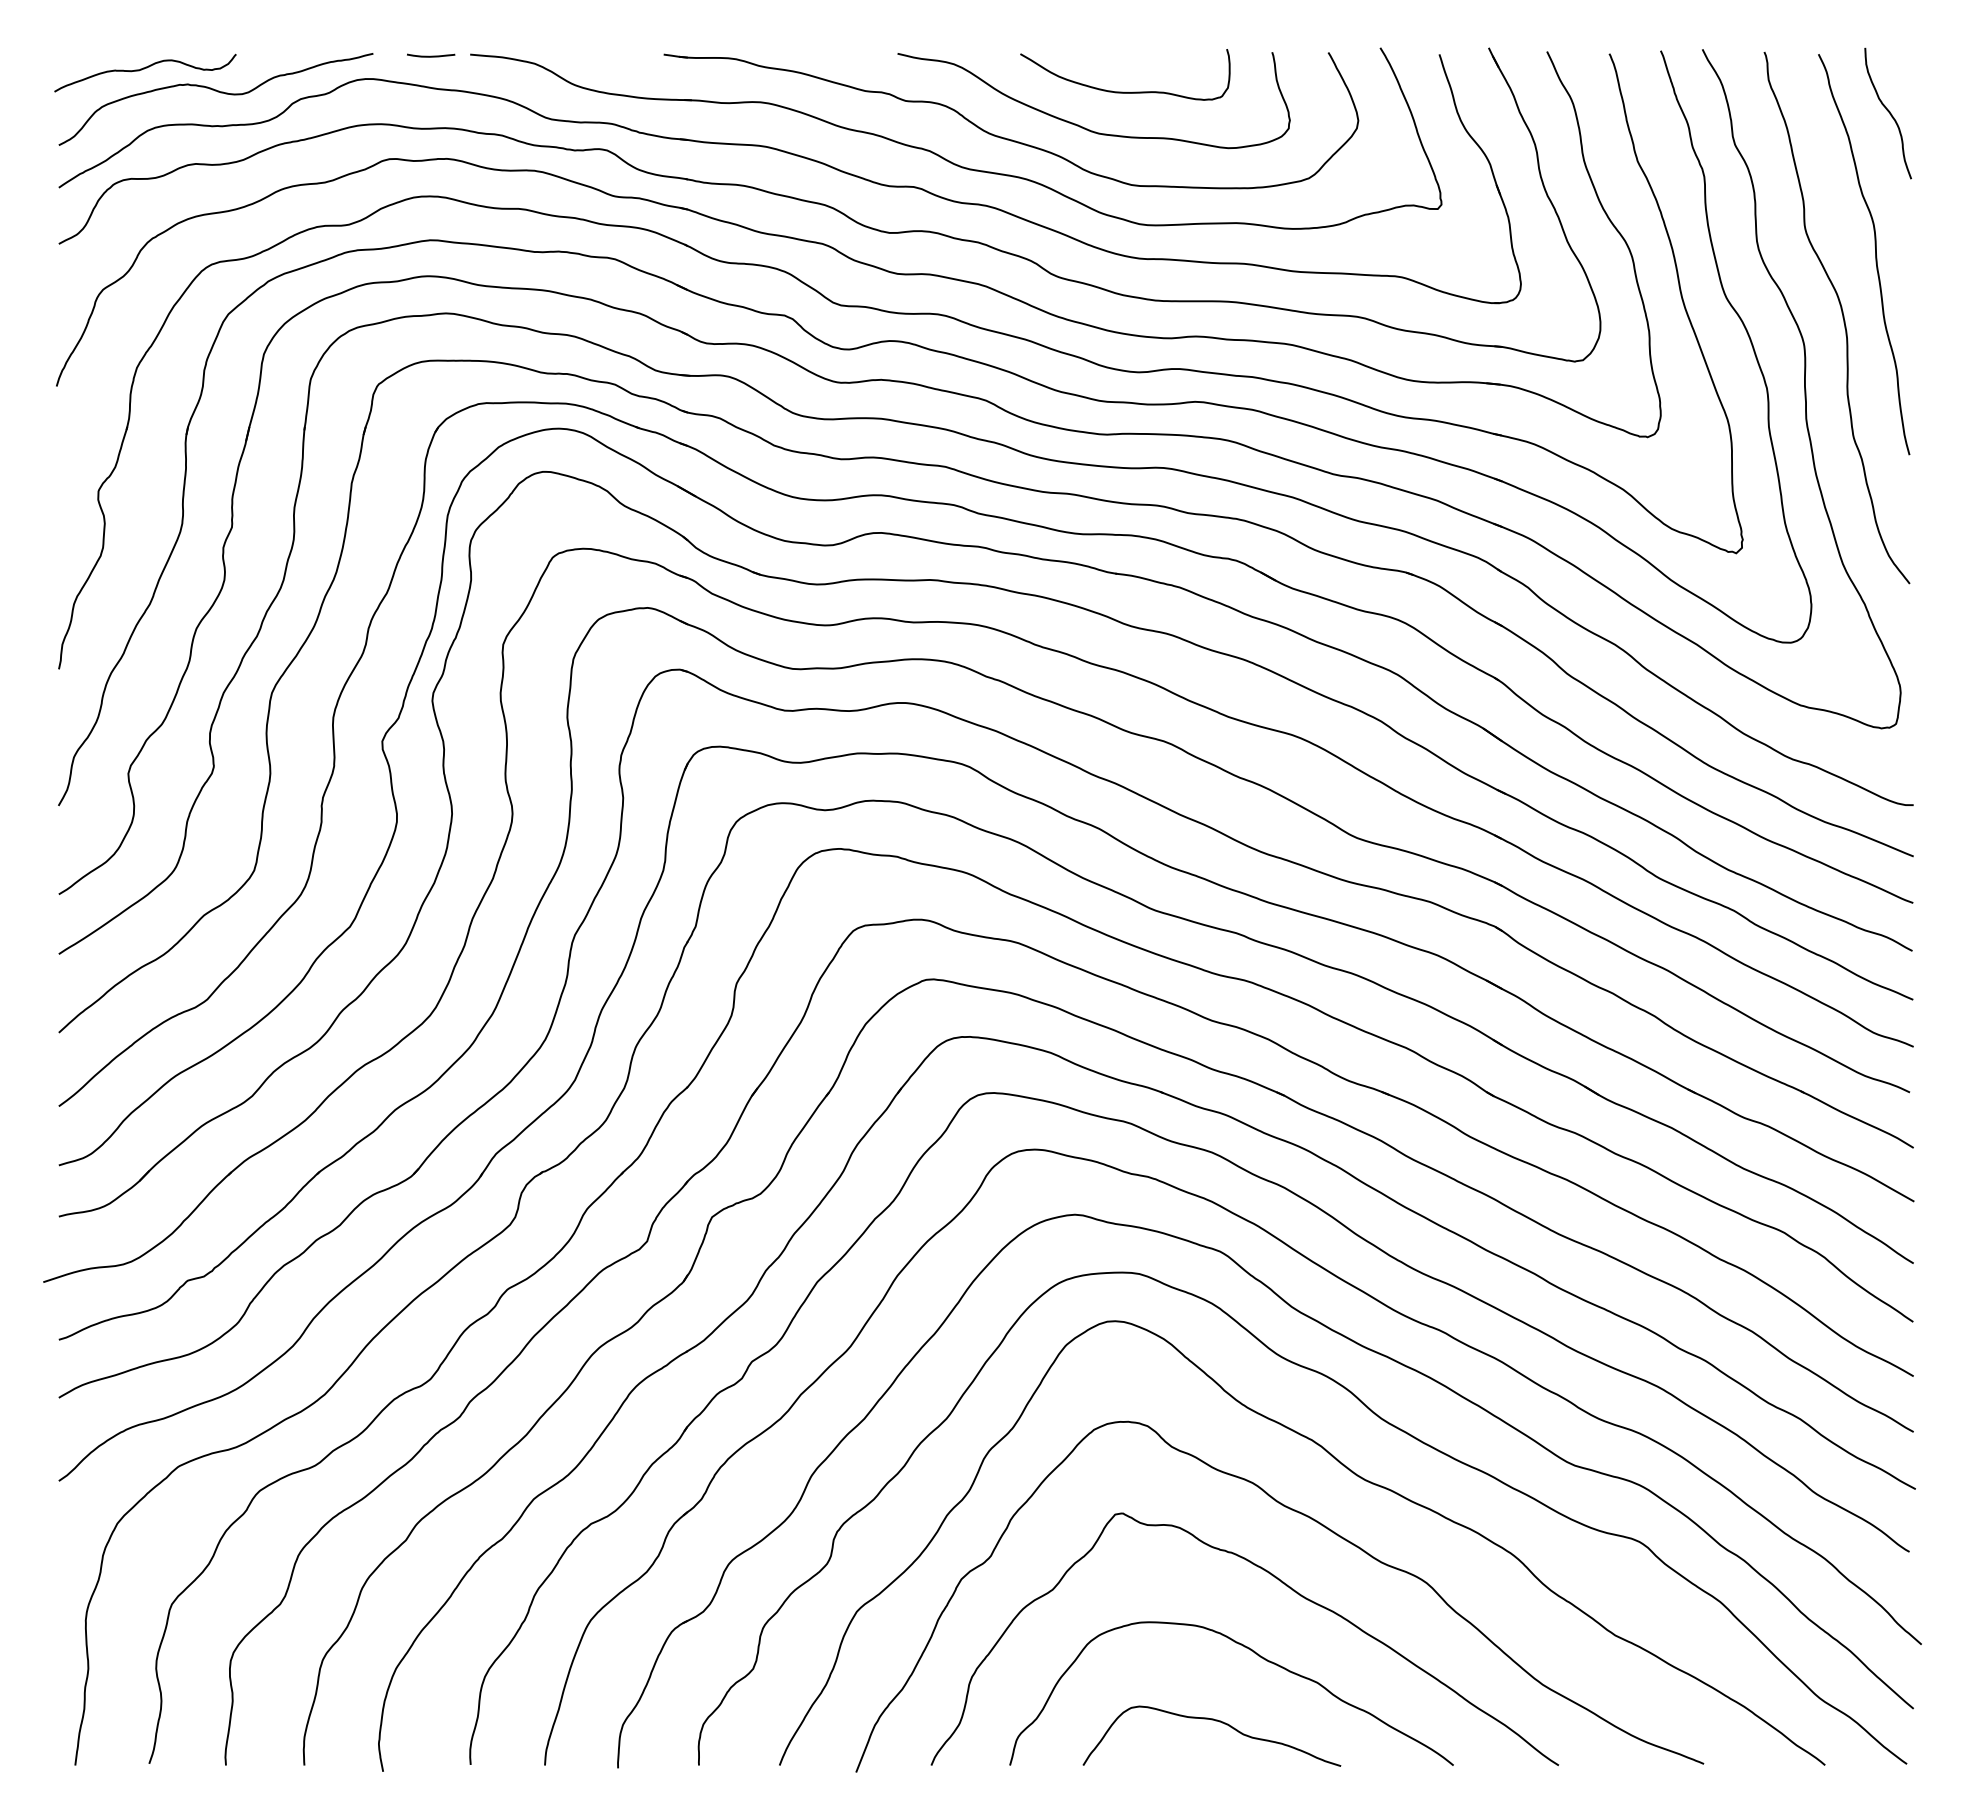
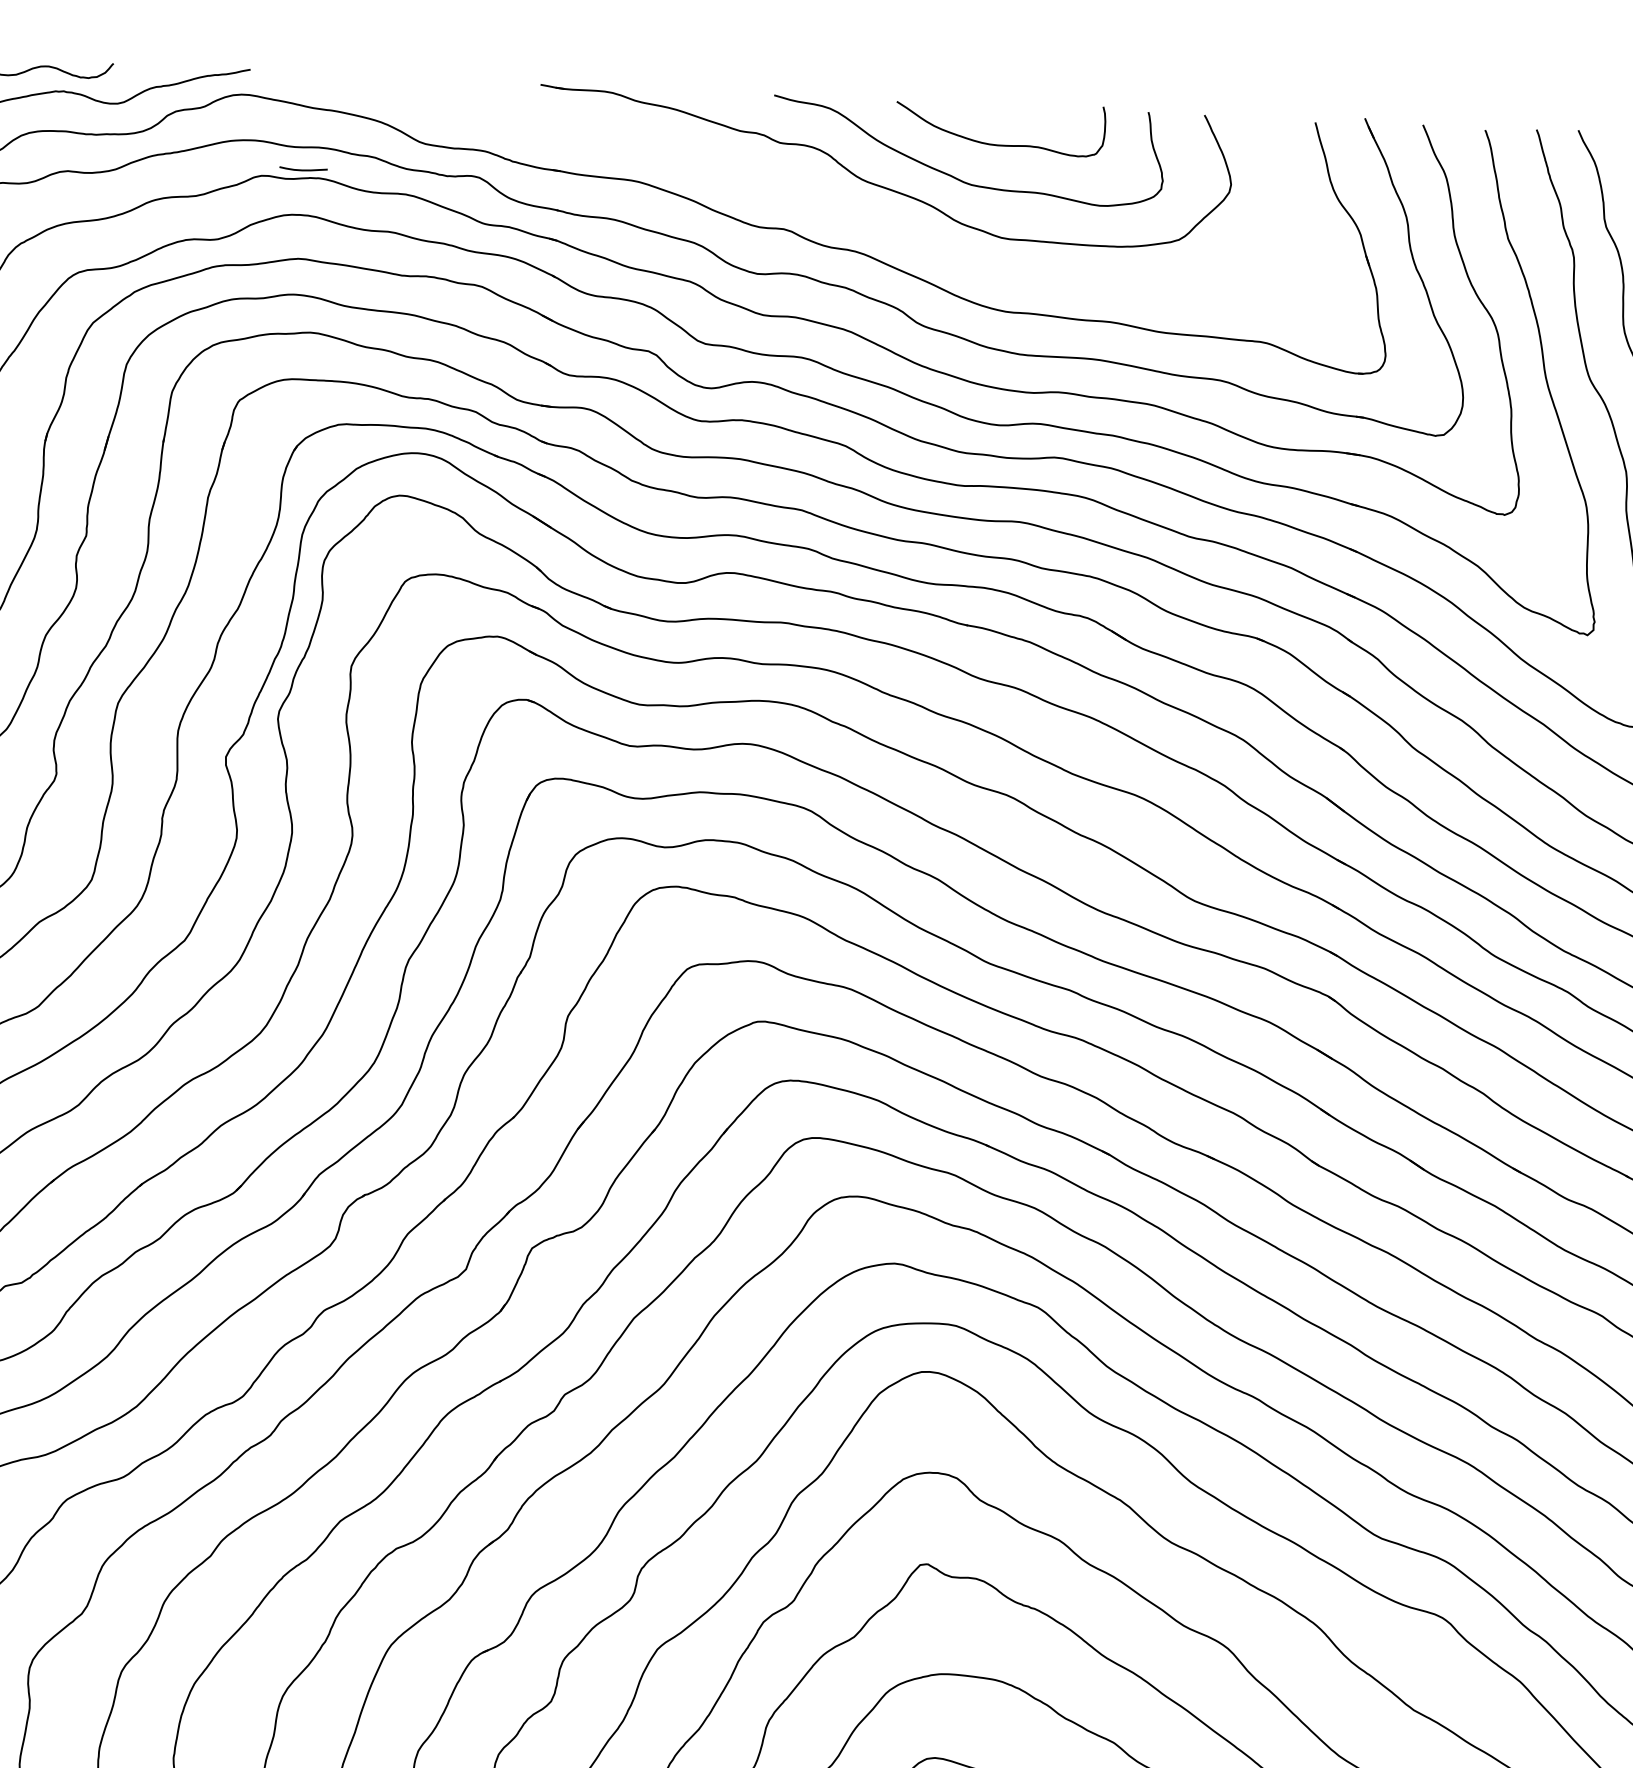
curve: (431, 55) -> (303, 169), moved
part: (944, 157) -> (816, 201), removed

